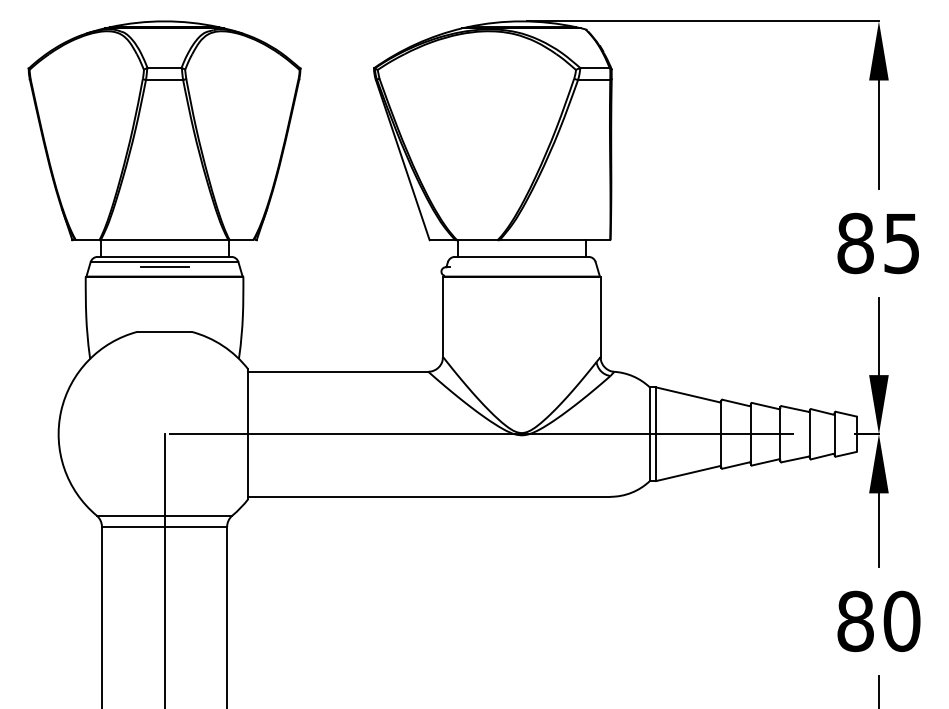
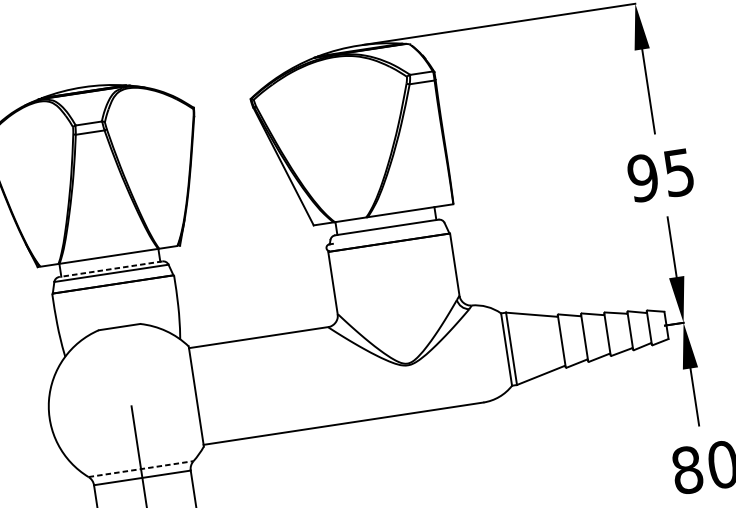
text: (855, 243) -> (643, 178), 85 -> 95
line: (164, 256) -> (110, 268), solid -> dashed
line: (164, 267) -> (112, 277), removed
line: (508, 434) -> (397, 366), removed
line: (164, 515) -> (141, 469), solid -> dashed

